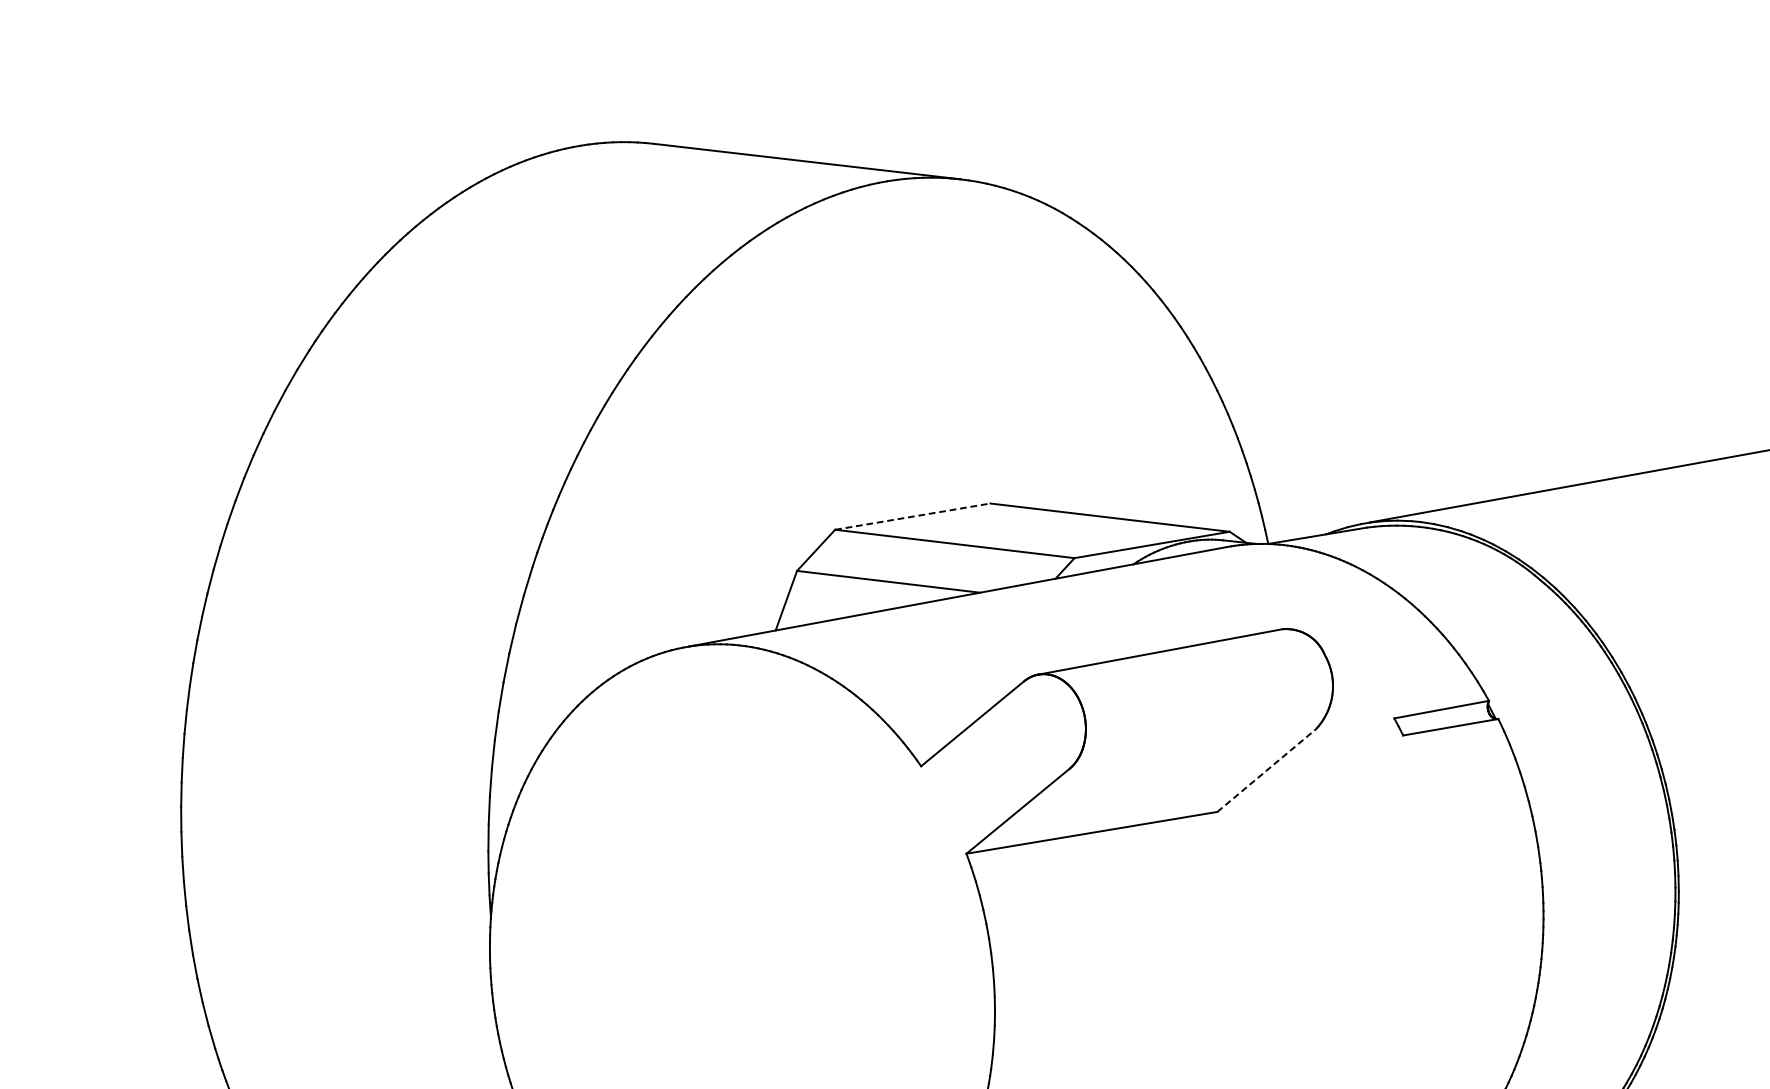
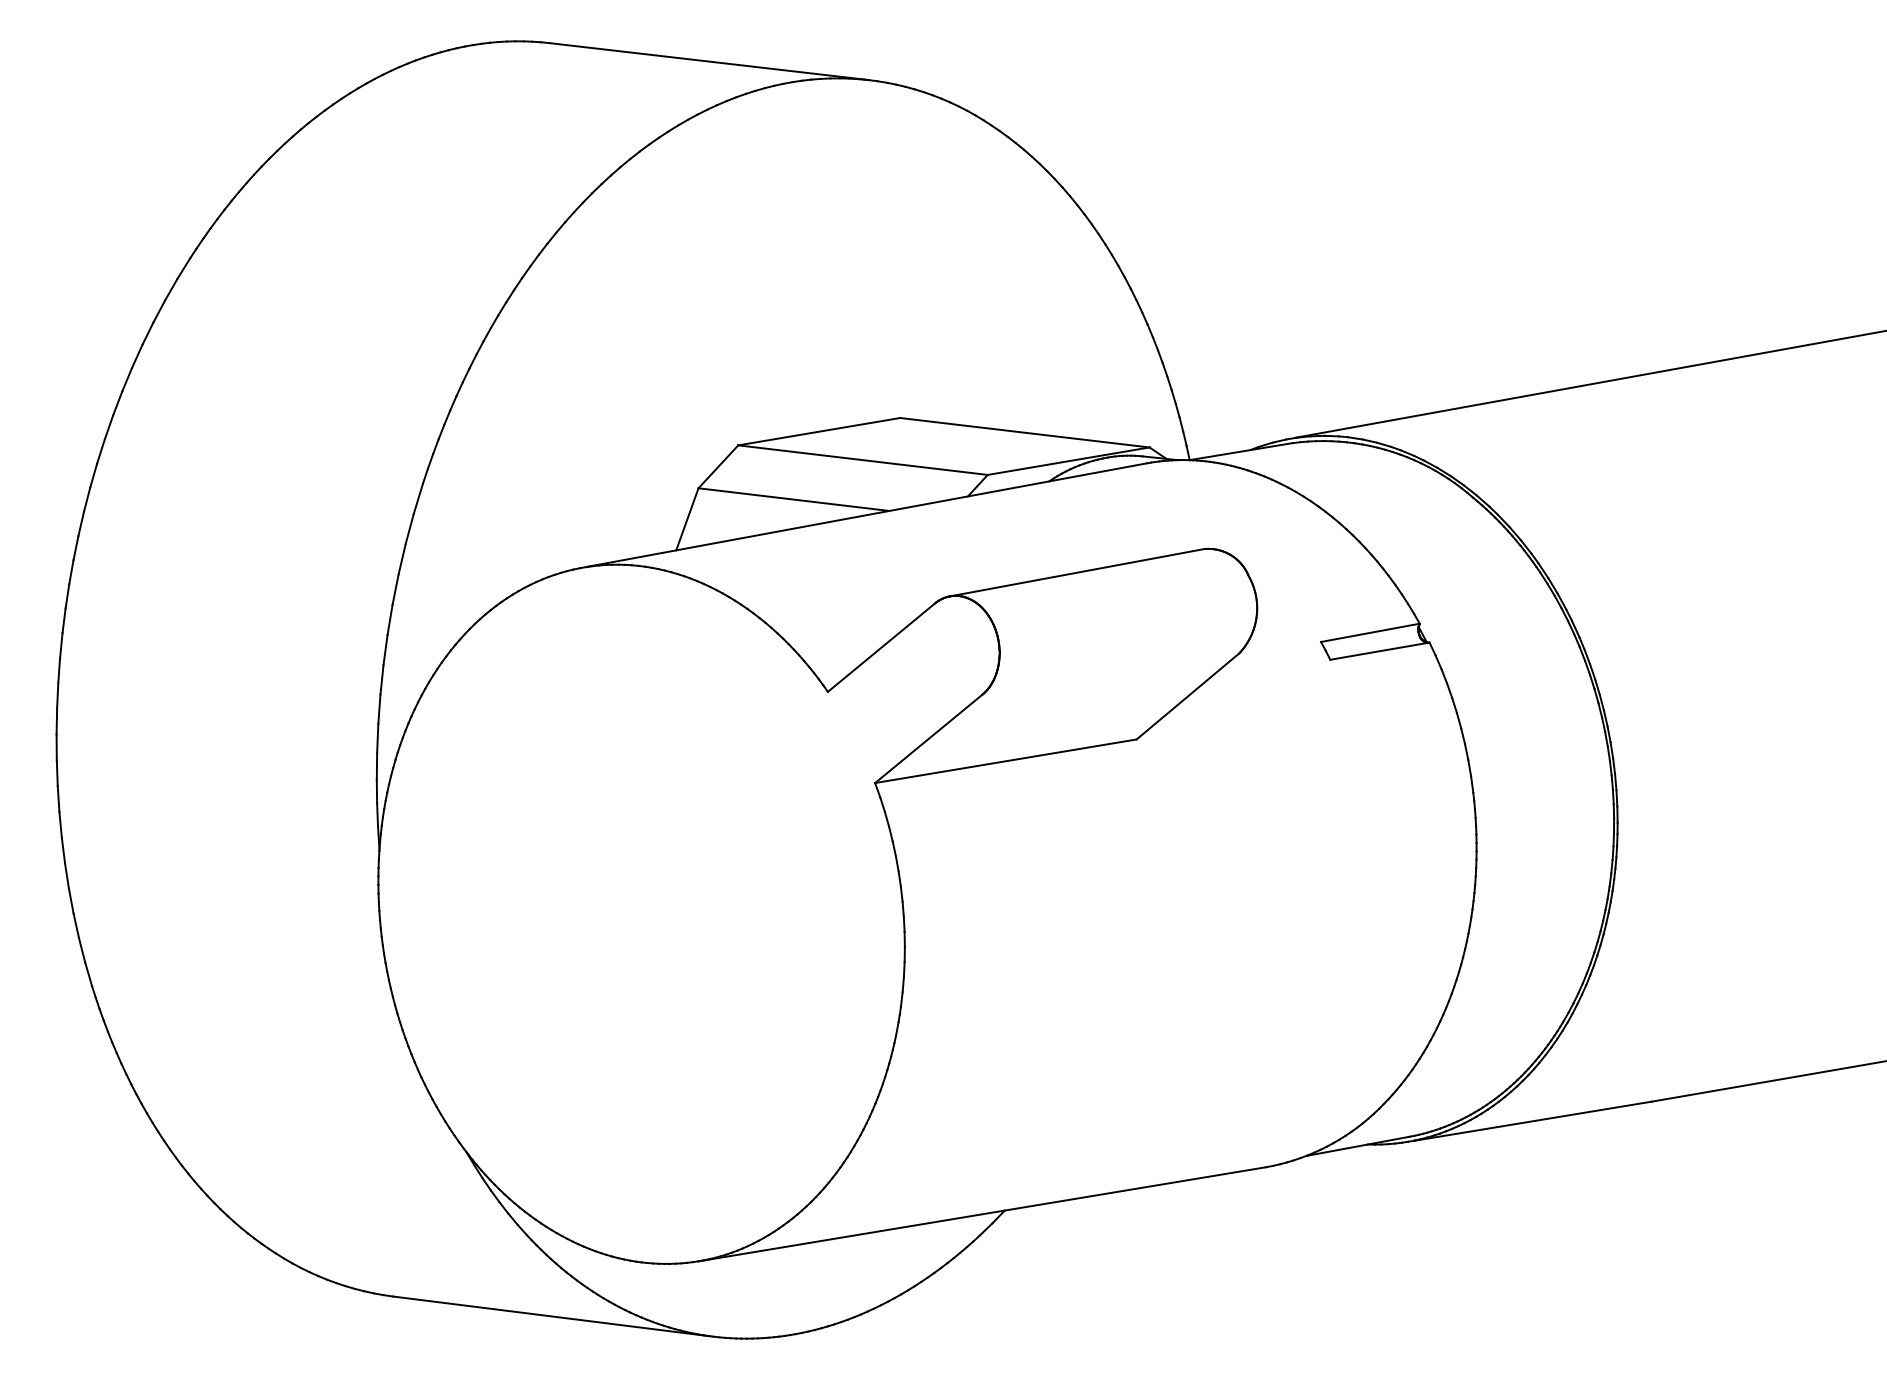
line: (913, 516) -> (819, 431), dashed -> solid
line: (1267, 770) -> (1188, 696), dashed -> solid

